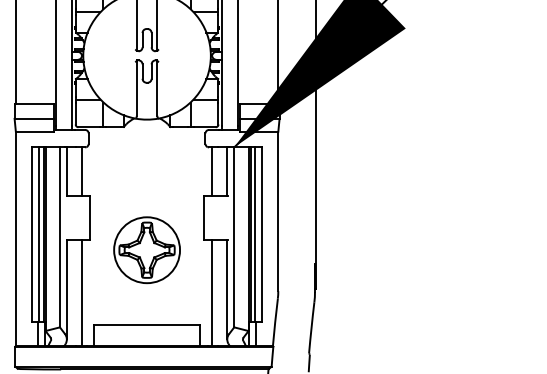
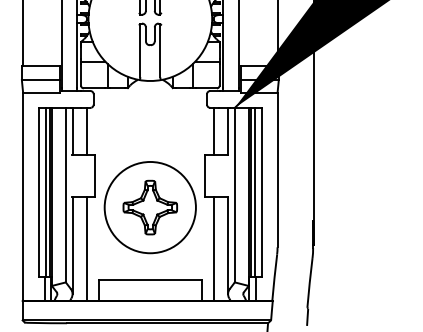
circle: (147, 250) -> (150, 207), size x1.43

